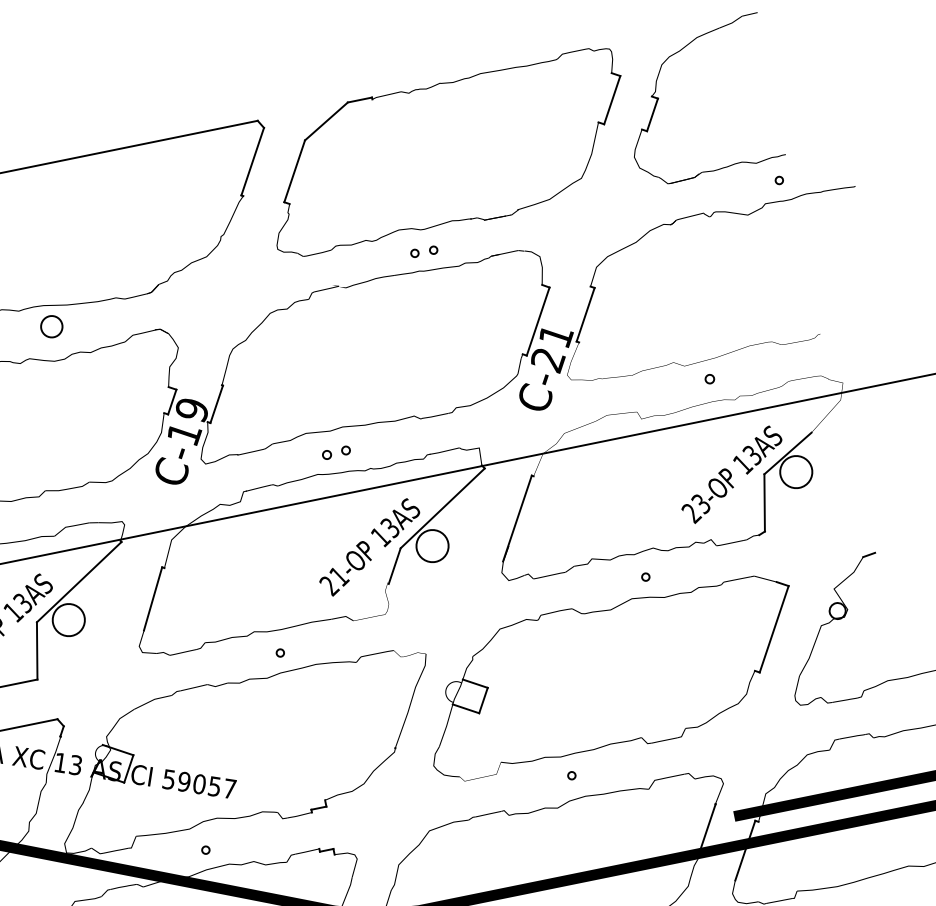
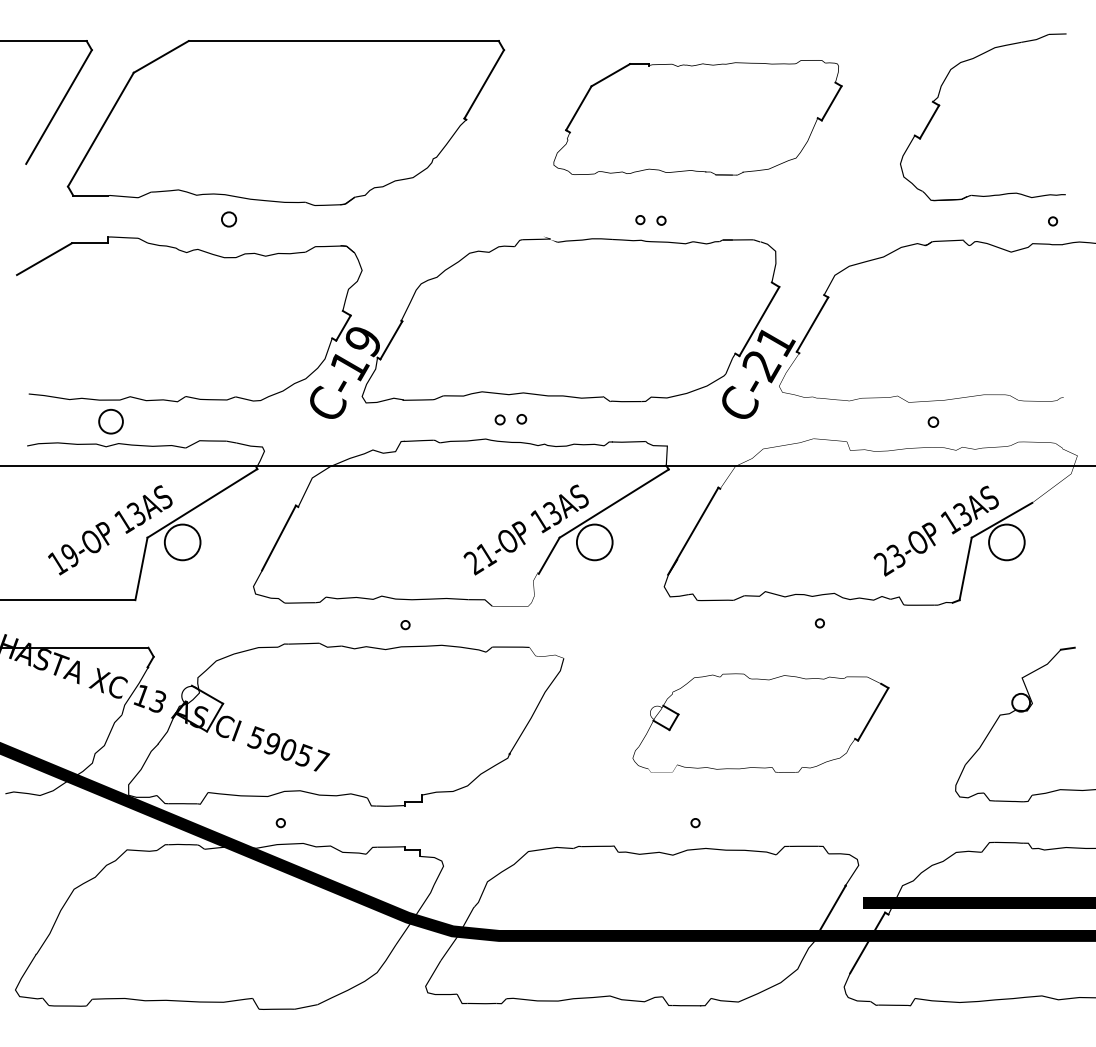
part: (446, 152) -> (697, 117), size x0.7
circle: (51, 326) -> (228, 219), size x0.6
part: (611, 675) -> (760, 722), size x0.6

